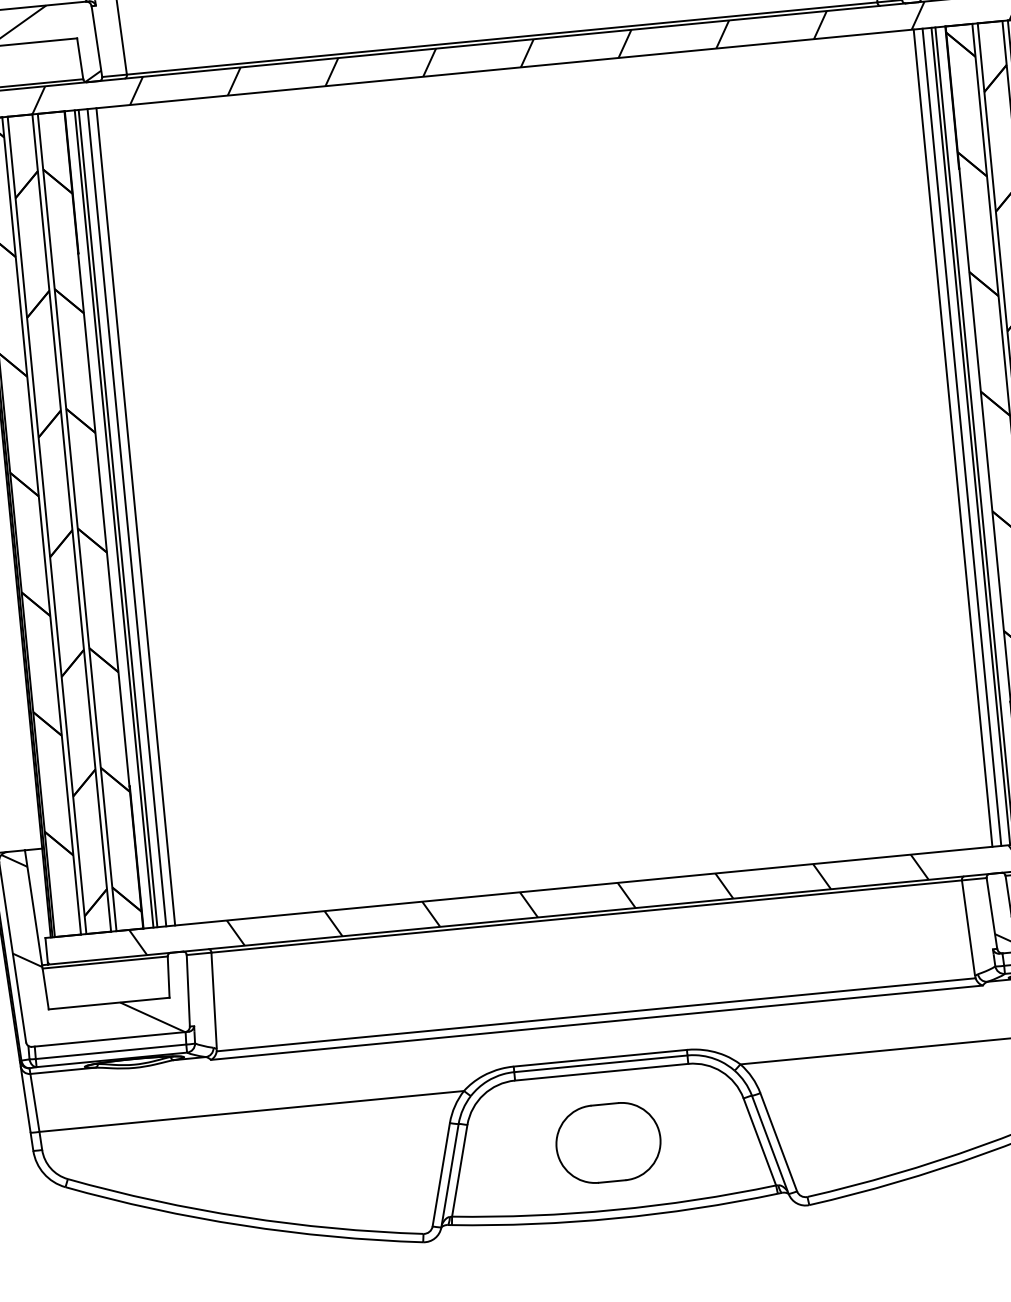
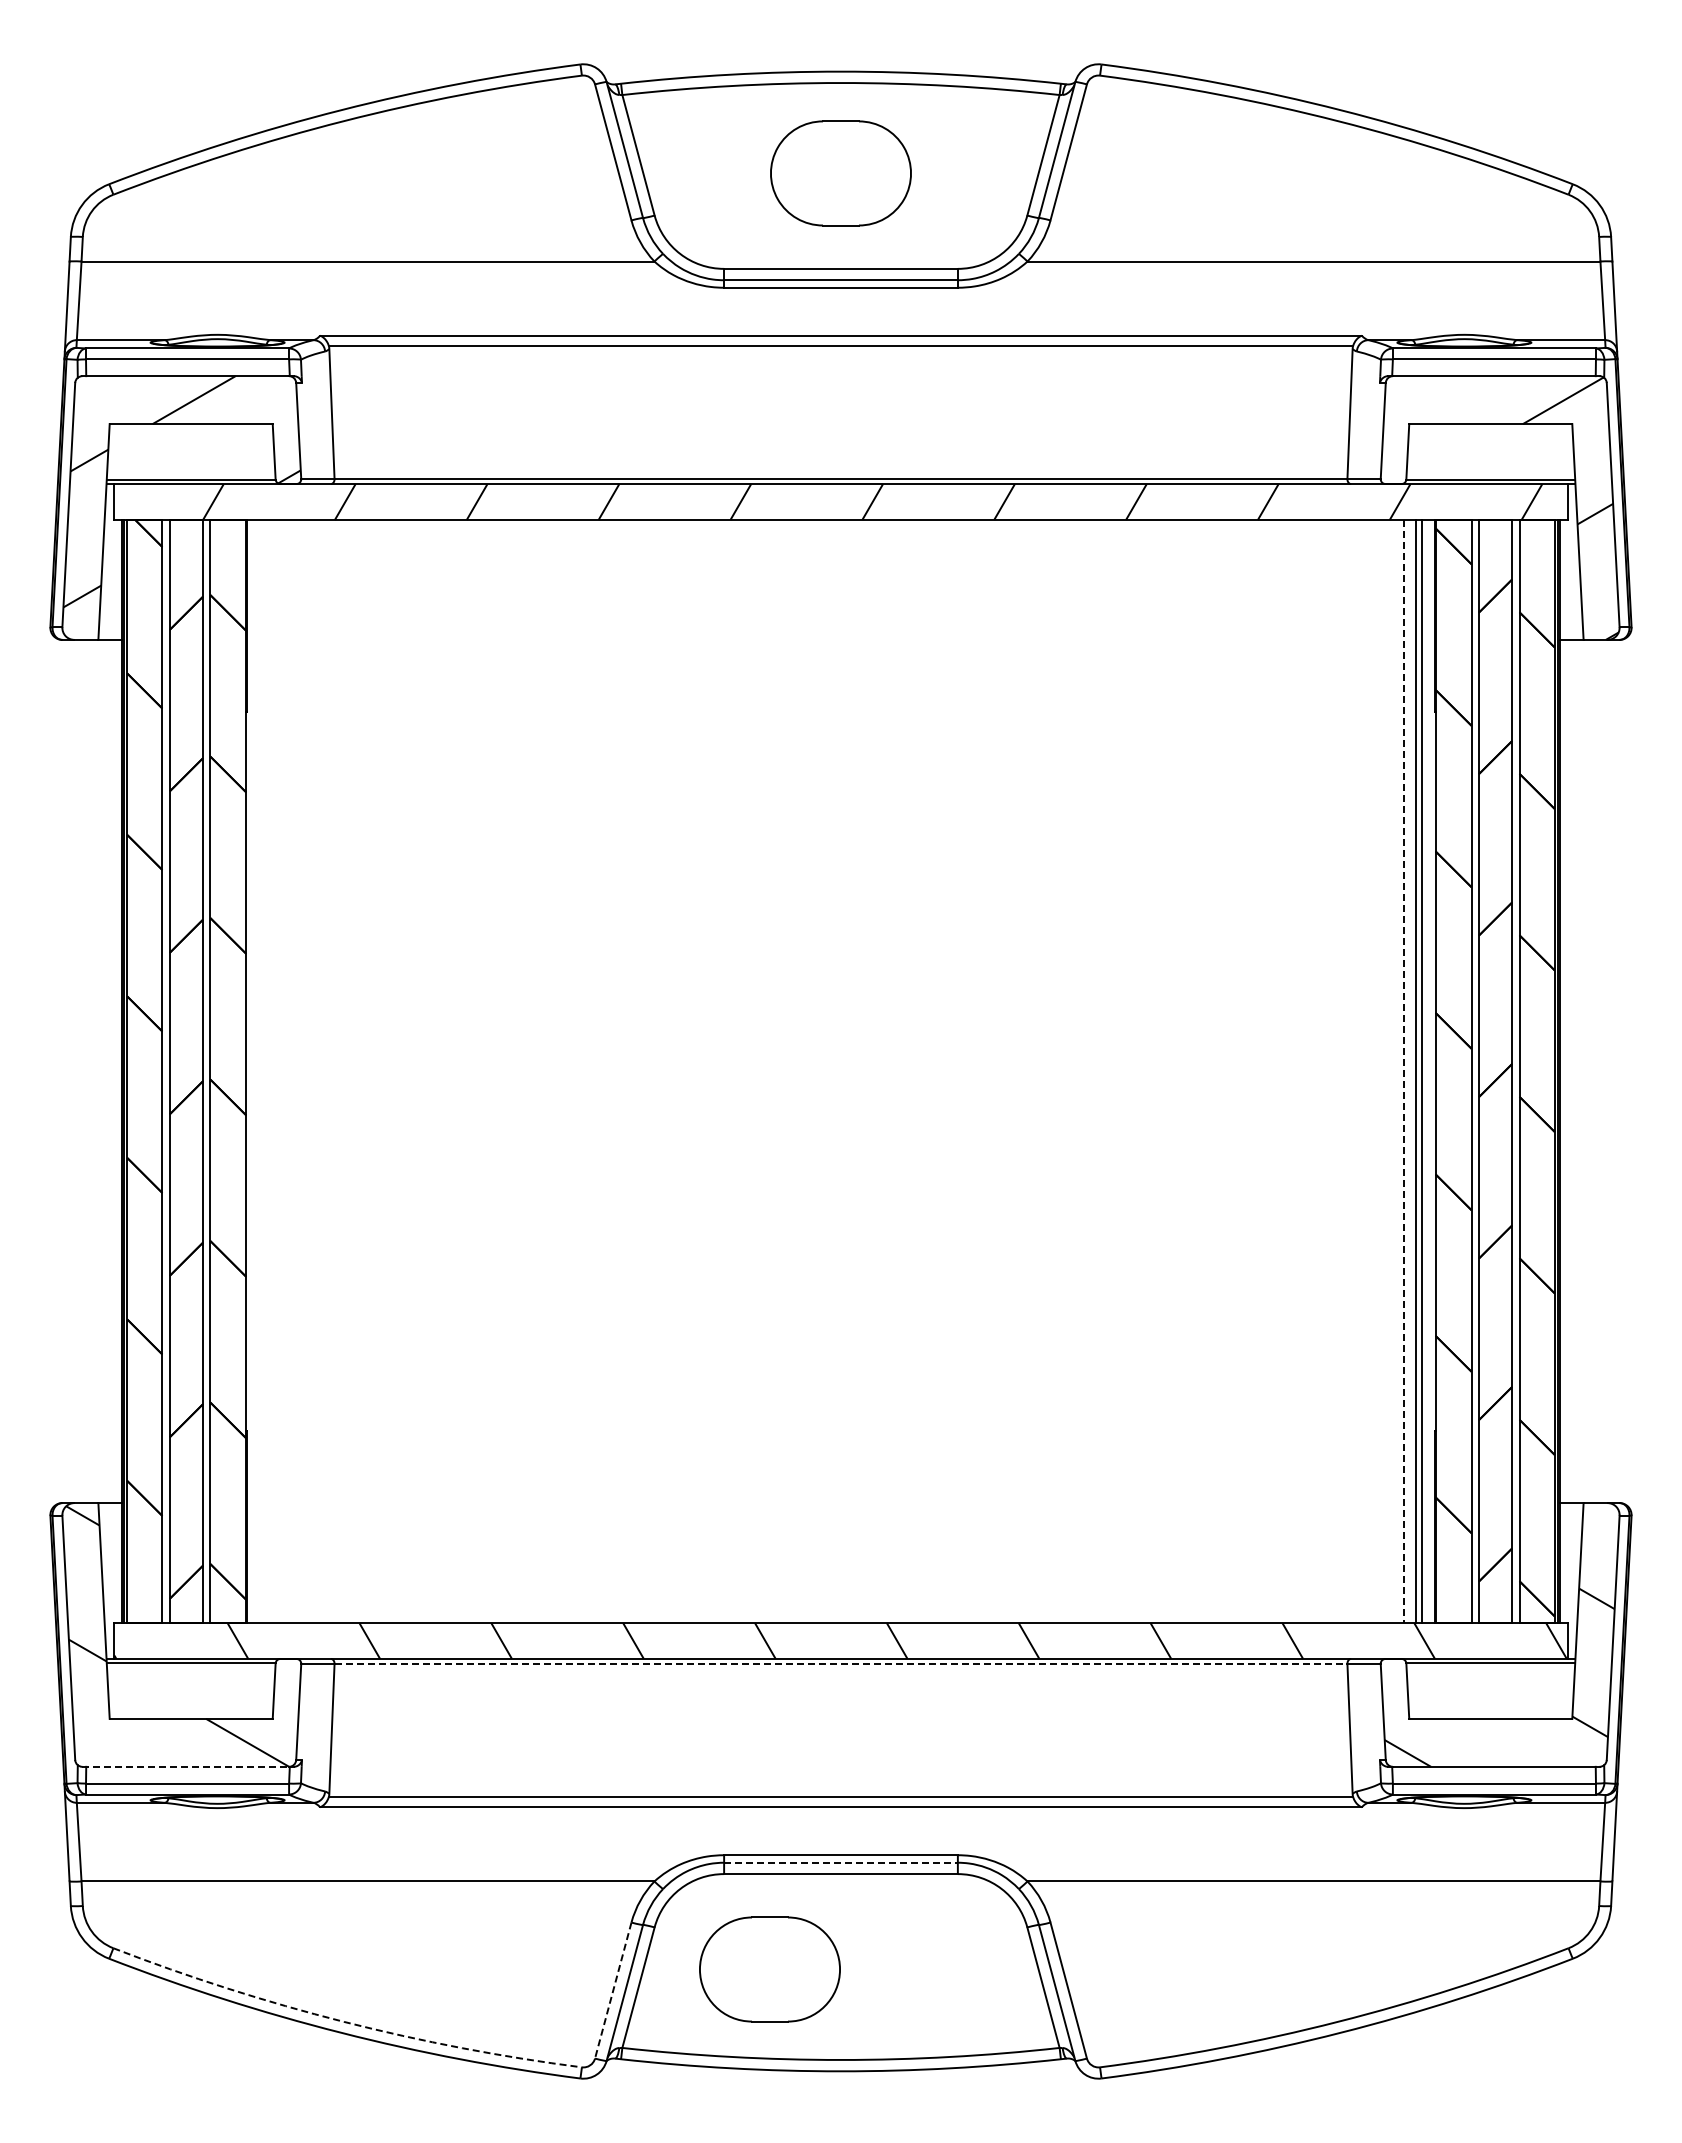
line: (953, 438) -> (1392, 1071), removed
line: (962, 438) -> (1404, 1072), solid -> dashed
line: (135, 516) -> (289, 1071), removed
line: (126, 517) -> (277, 1071), removed
line: (114, 518) -> (260, 1071), removed
line: (118, 518) -> (265, 1071), removed
line: (587, 916) -> (841, 1663), solid -> dashed
line: (109, 1039) -> (186, 1766), solid -> dashed
line: (600, 1063) -> (840, 1862), solid -> dashed
part: (608, 1142) -> (769, 1969), moved
line: (441, 1175) -> (613, 1991), solid -> dashed
arc: (244, 1216) -> (344, 2021), solid -> dashed

